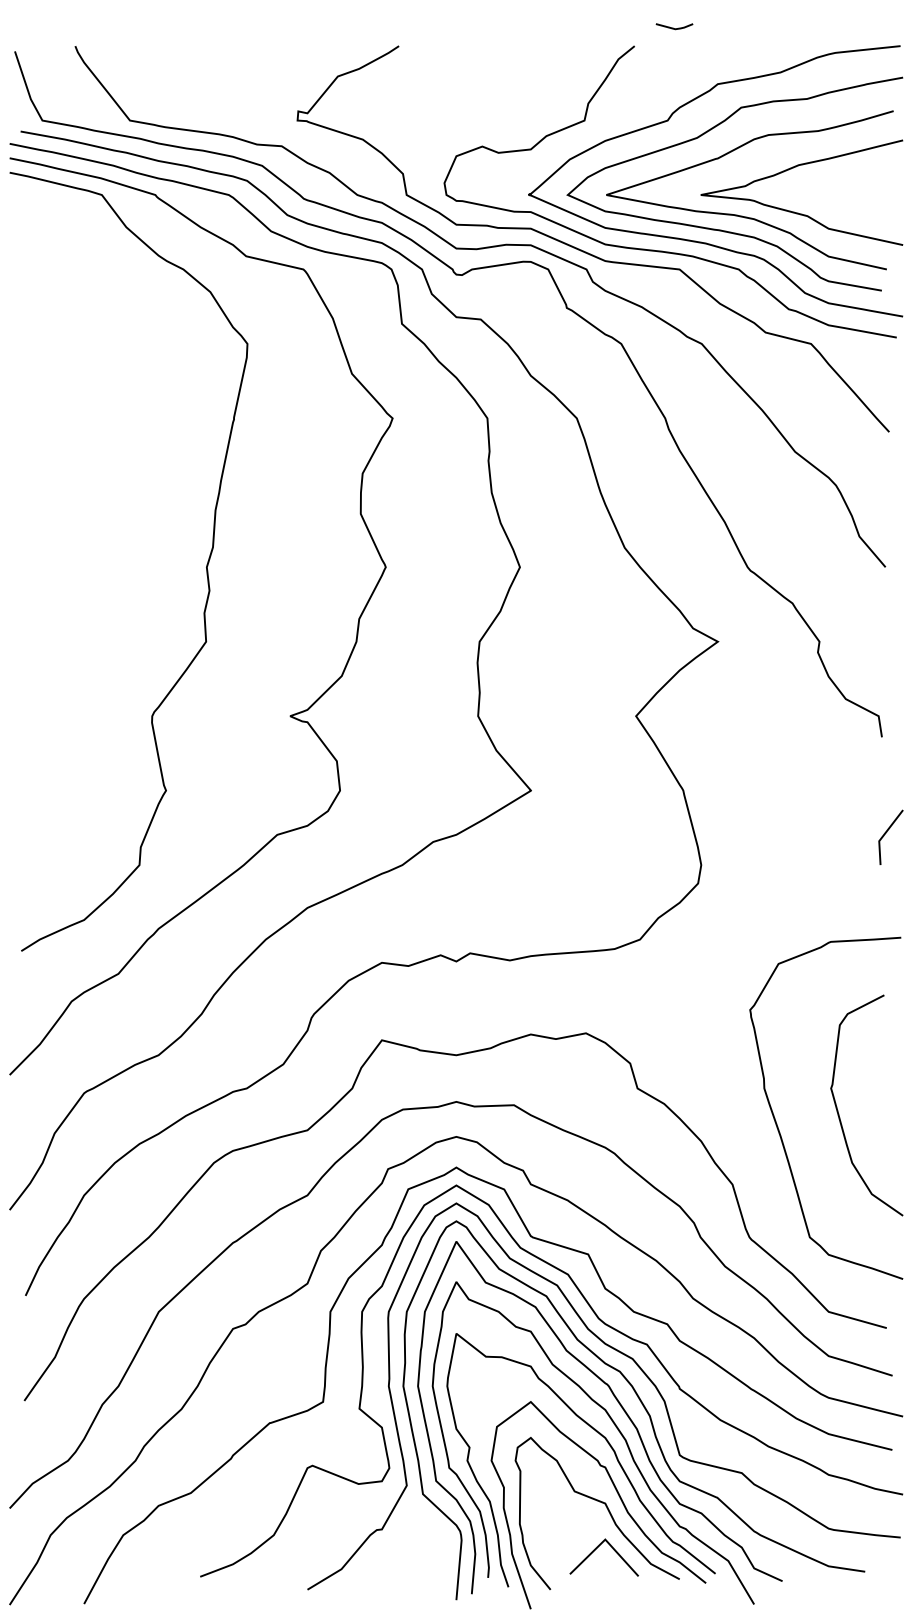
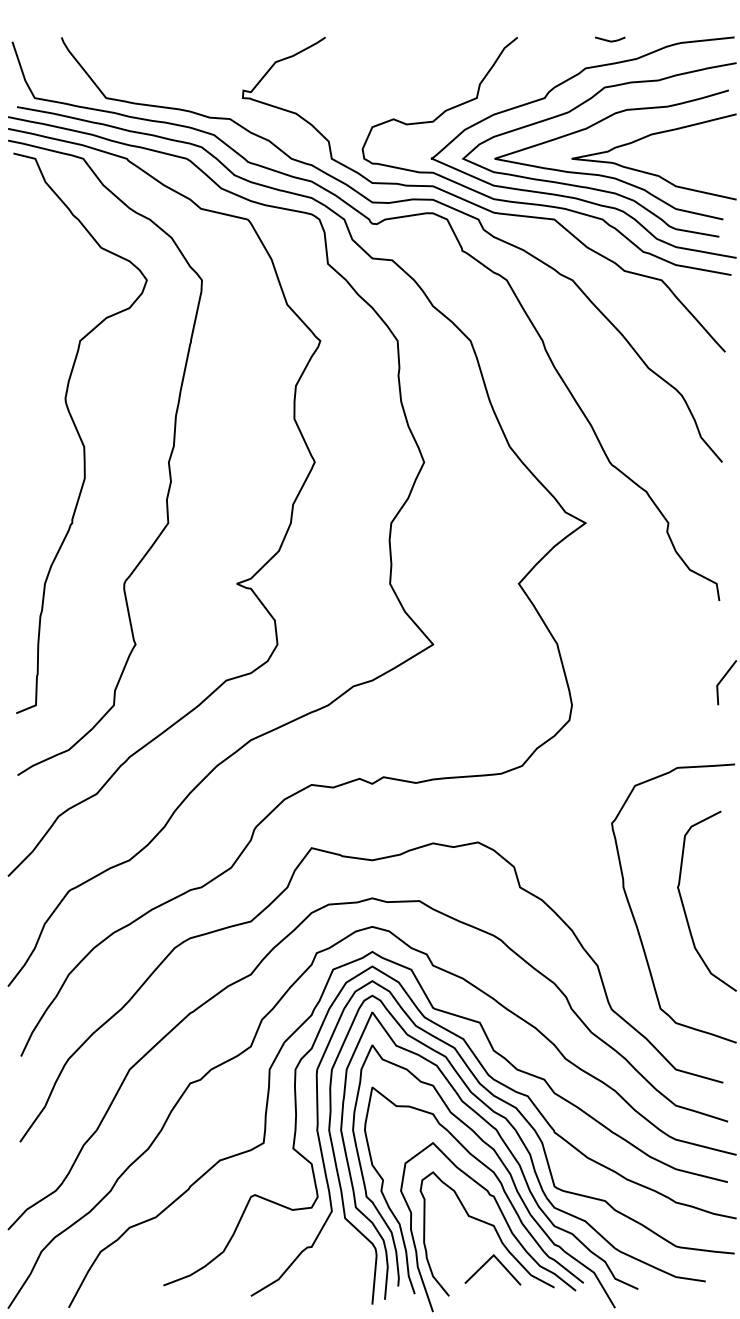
line: (674, 27) -> (610, 40), moved
curve: (97, 531) -> (79, 433), added

